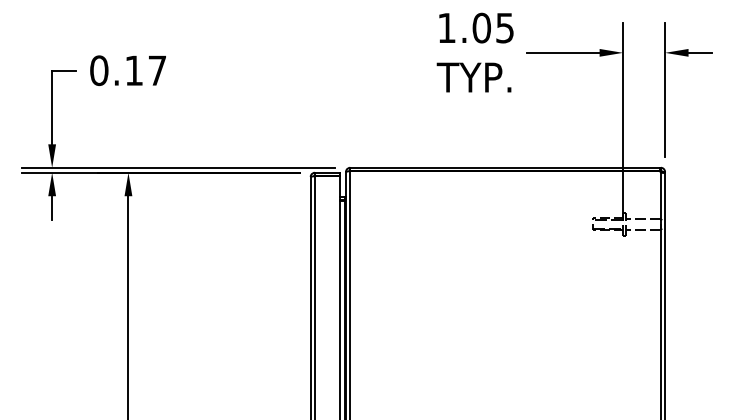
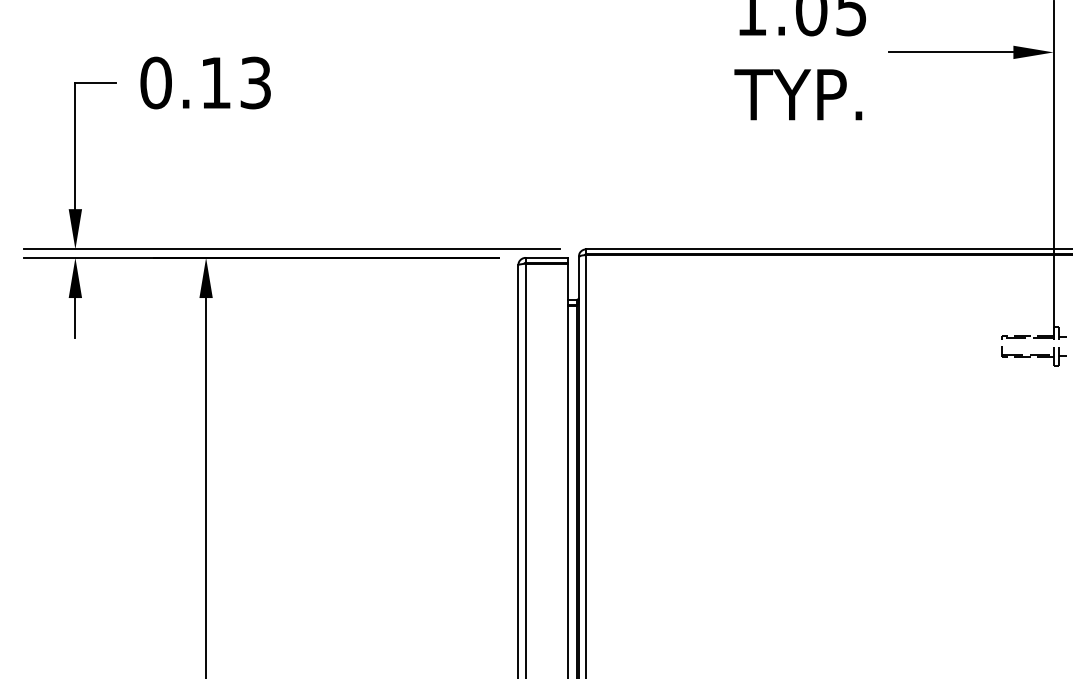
text: (157, 70) -> (255, 82), 0.17 -> 0.13

